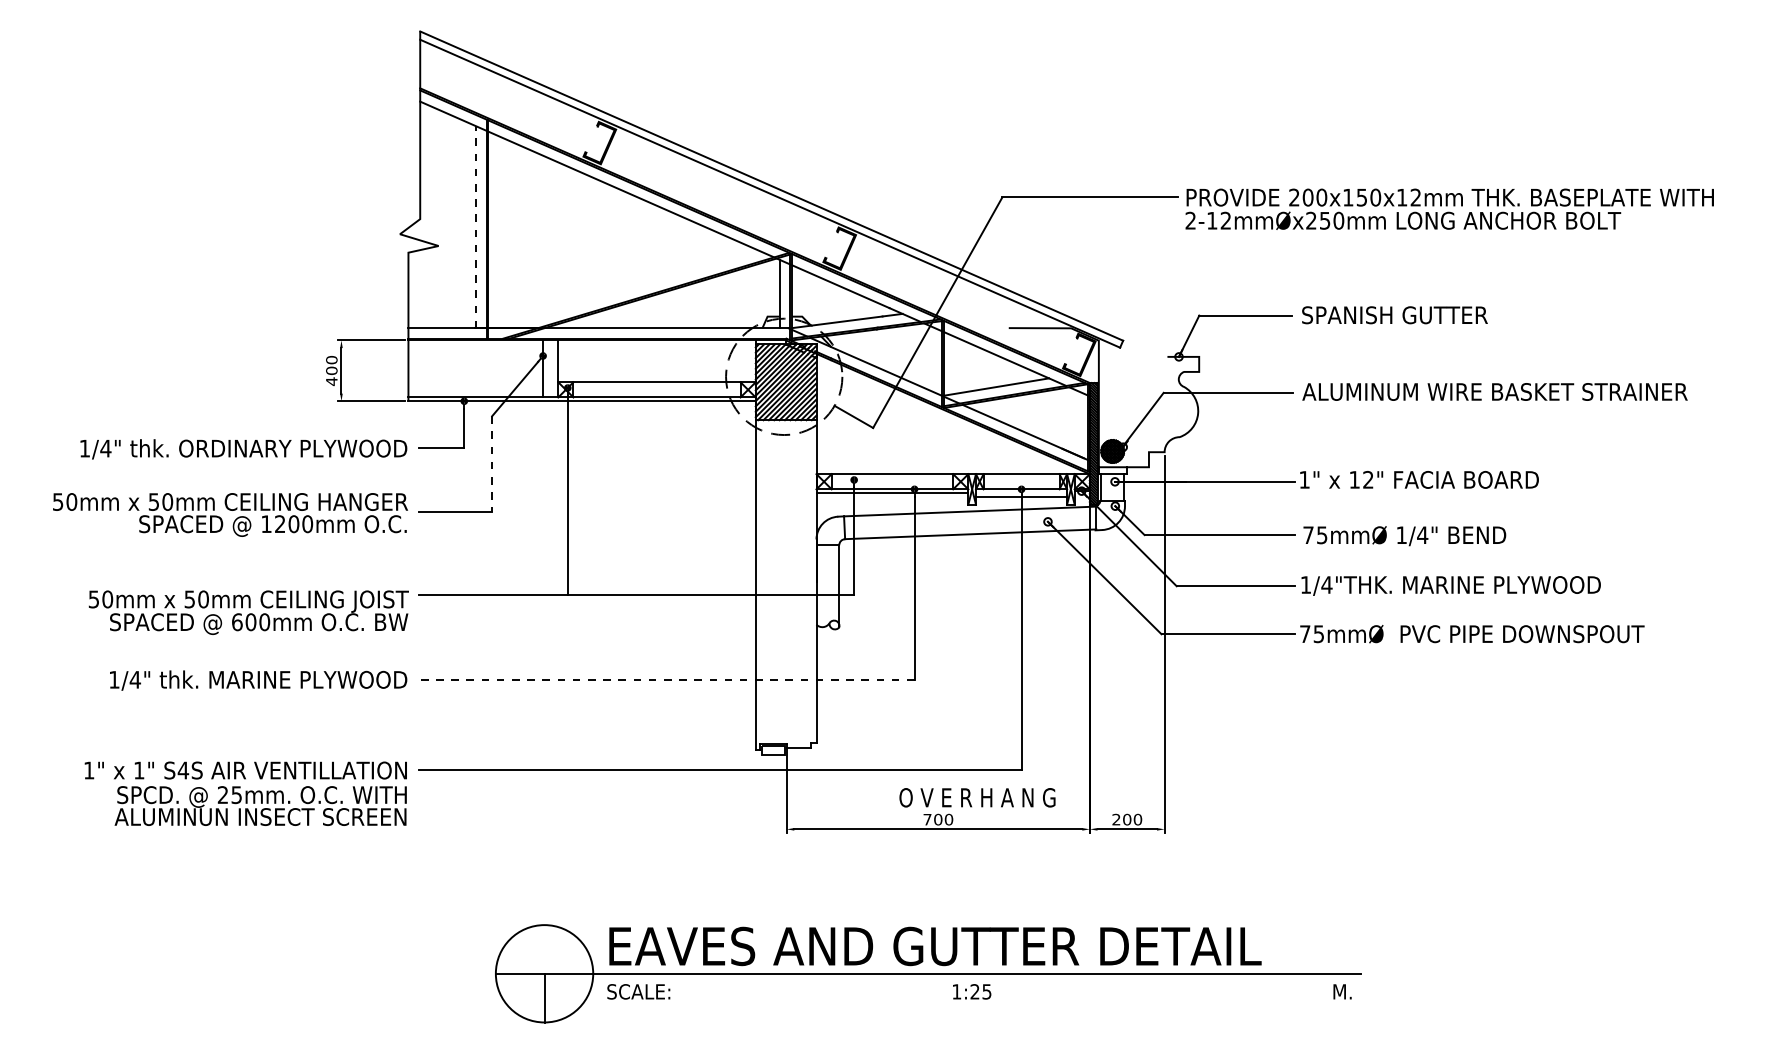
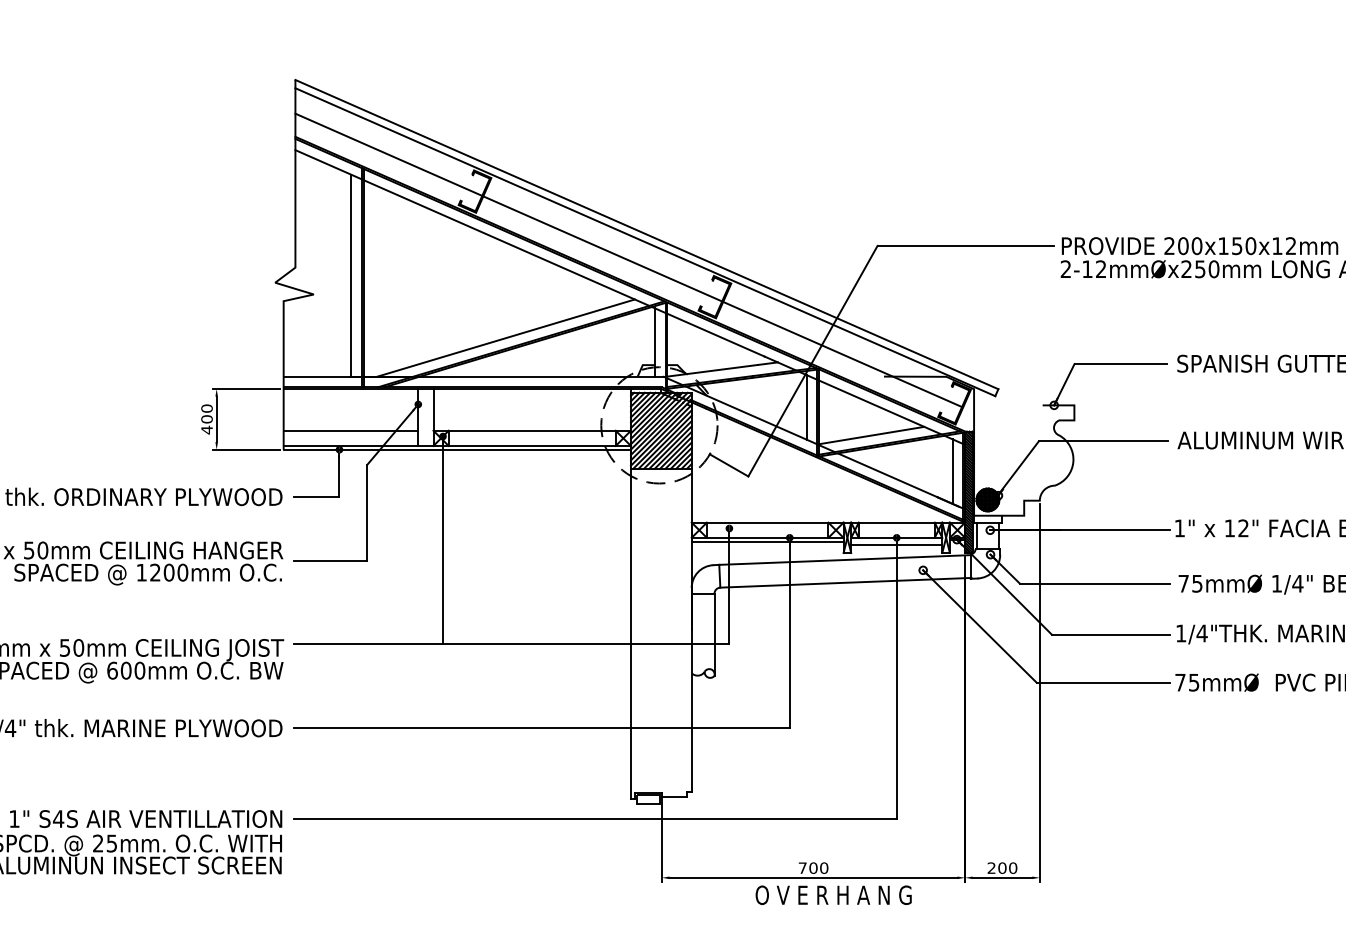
line: (753, 211) -> (628, 259), added
line: (476, 226) -> (351, 274), dashed -> solid
line: (630, 289) -> (505, 337), added
line: (931, 358) -> (806, 406), added
line: (475, 382) -> (350, 430), added
line: (1077, 422) -> (952, 470), added
line: (492, 464) -> (367, 512), dashed -> solid
line: (666, 679) -> (541, 727), dashed -> solid
text: (977, 797) -> (833, 894), moved

